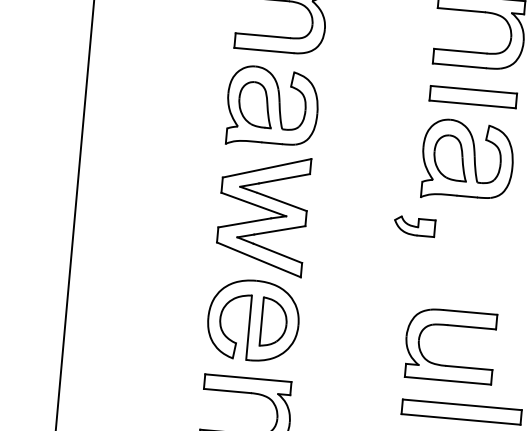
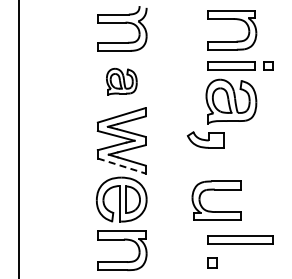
part: (272, 107) -> (121, 81), size x0.6
part: (414, 225) -> (205, 139), size x1.6
line: (260, 260) -> (122, 166), solid -> dashed
part: (451, 327) -> (216, 190), moved

